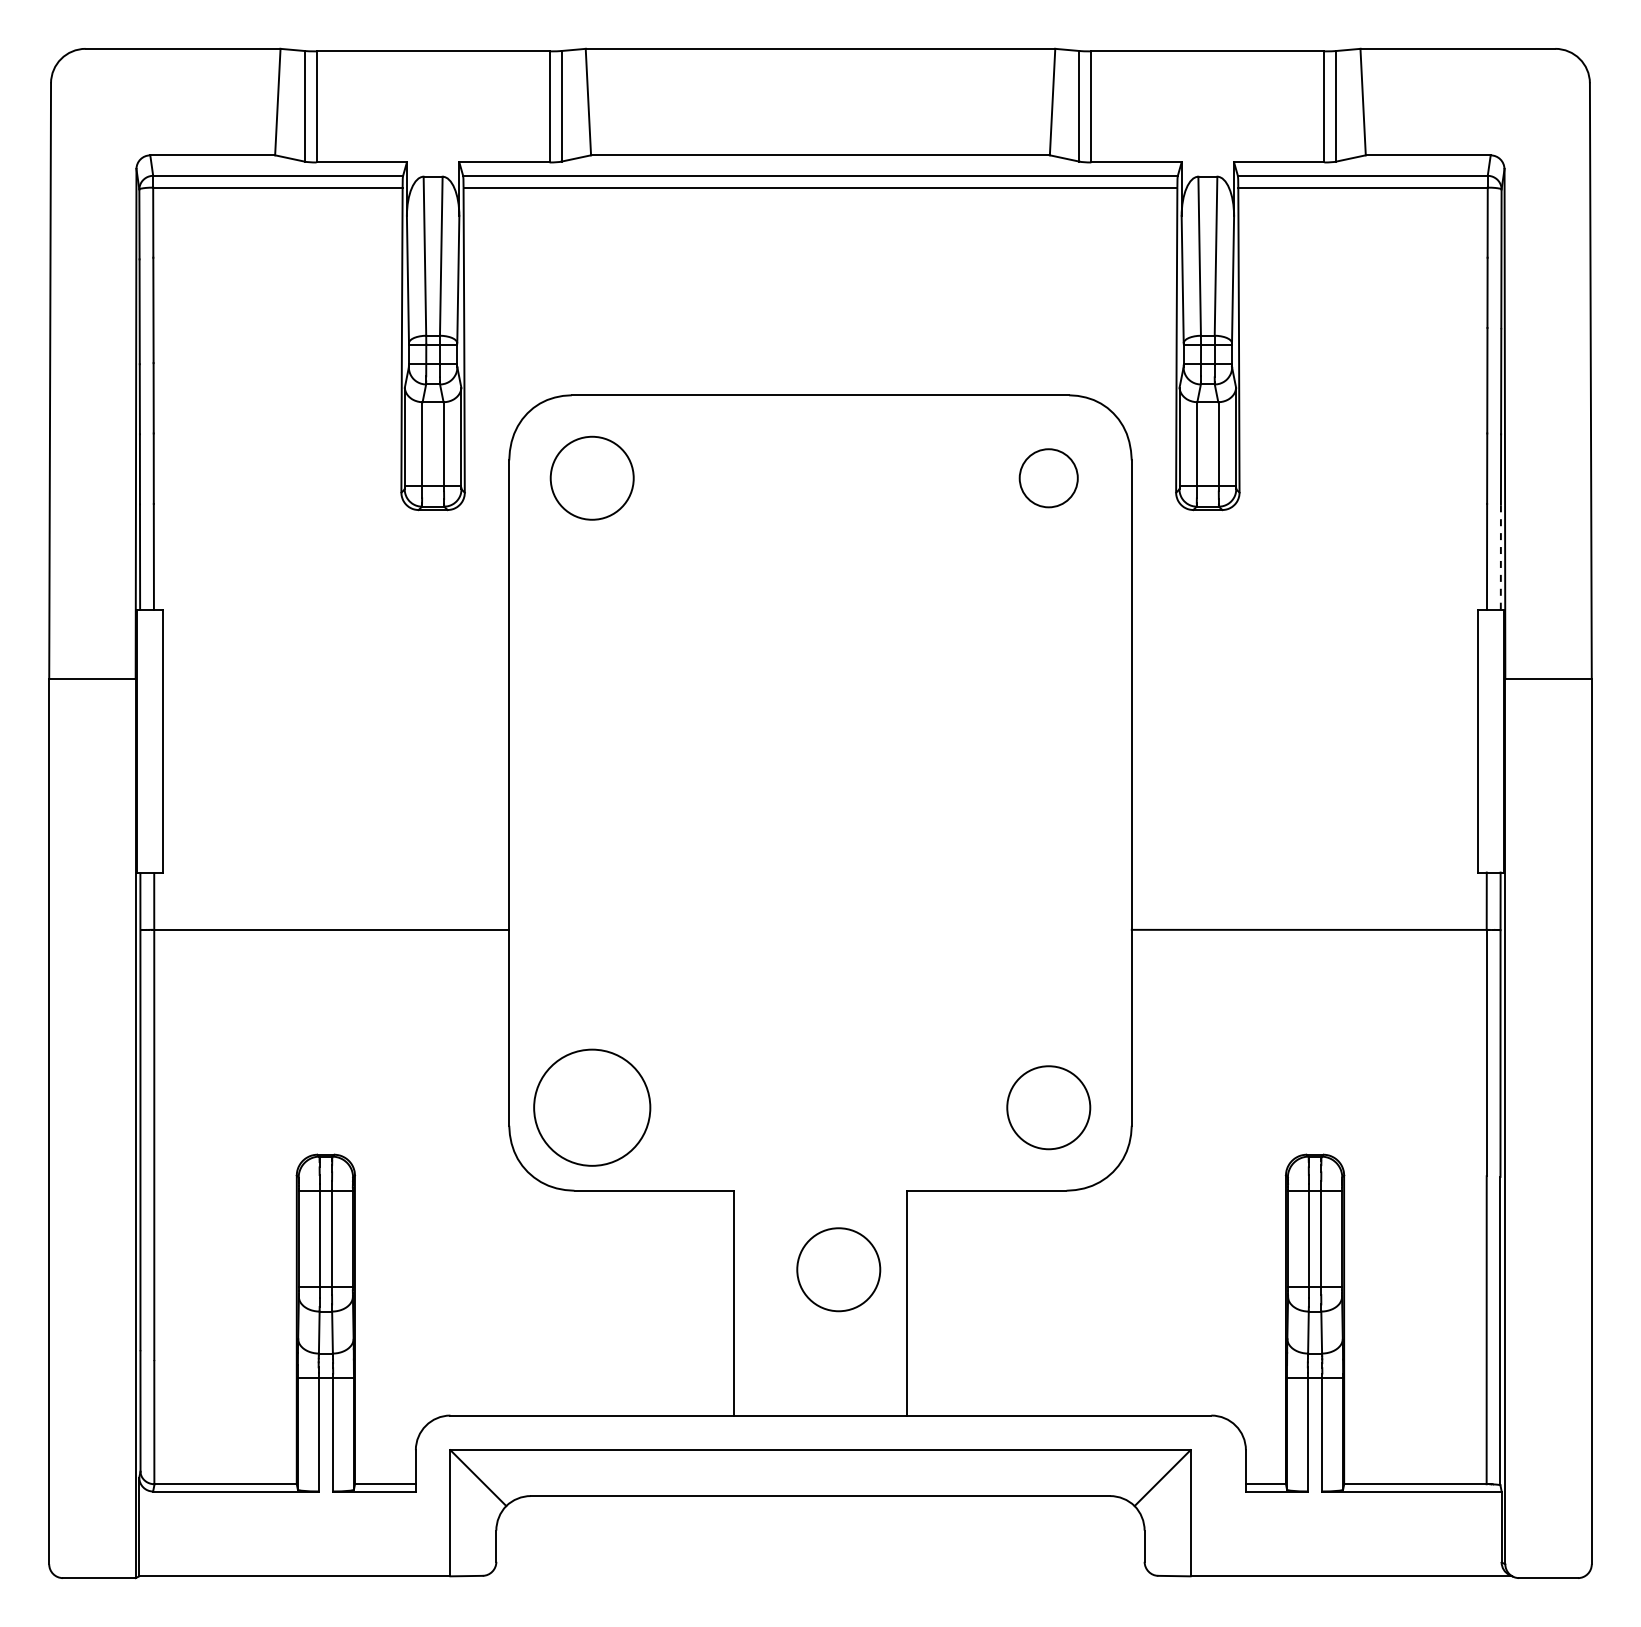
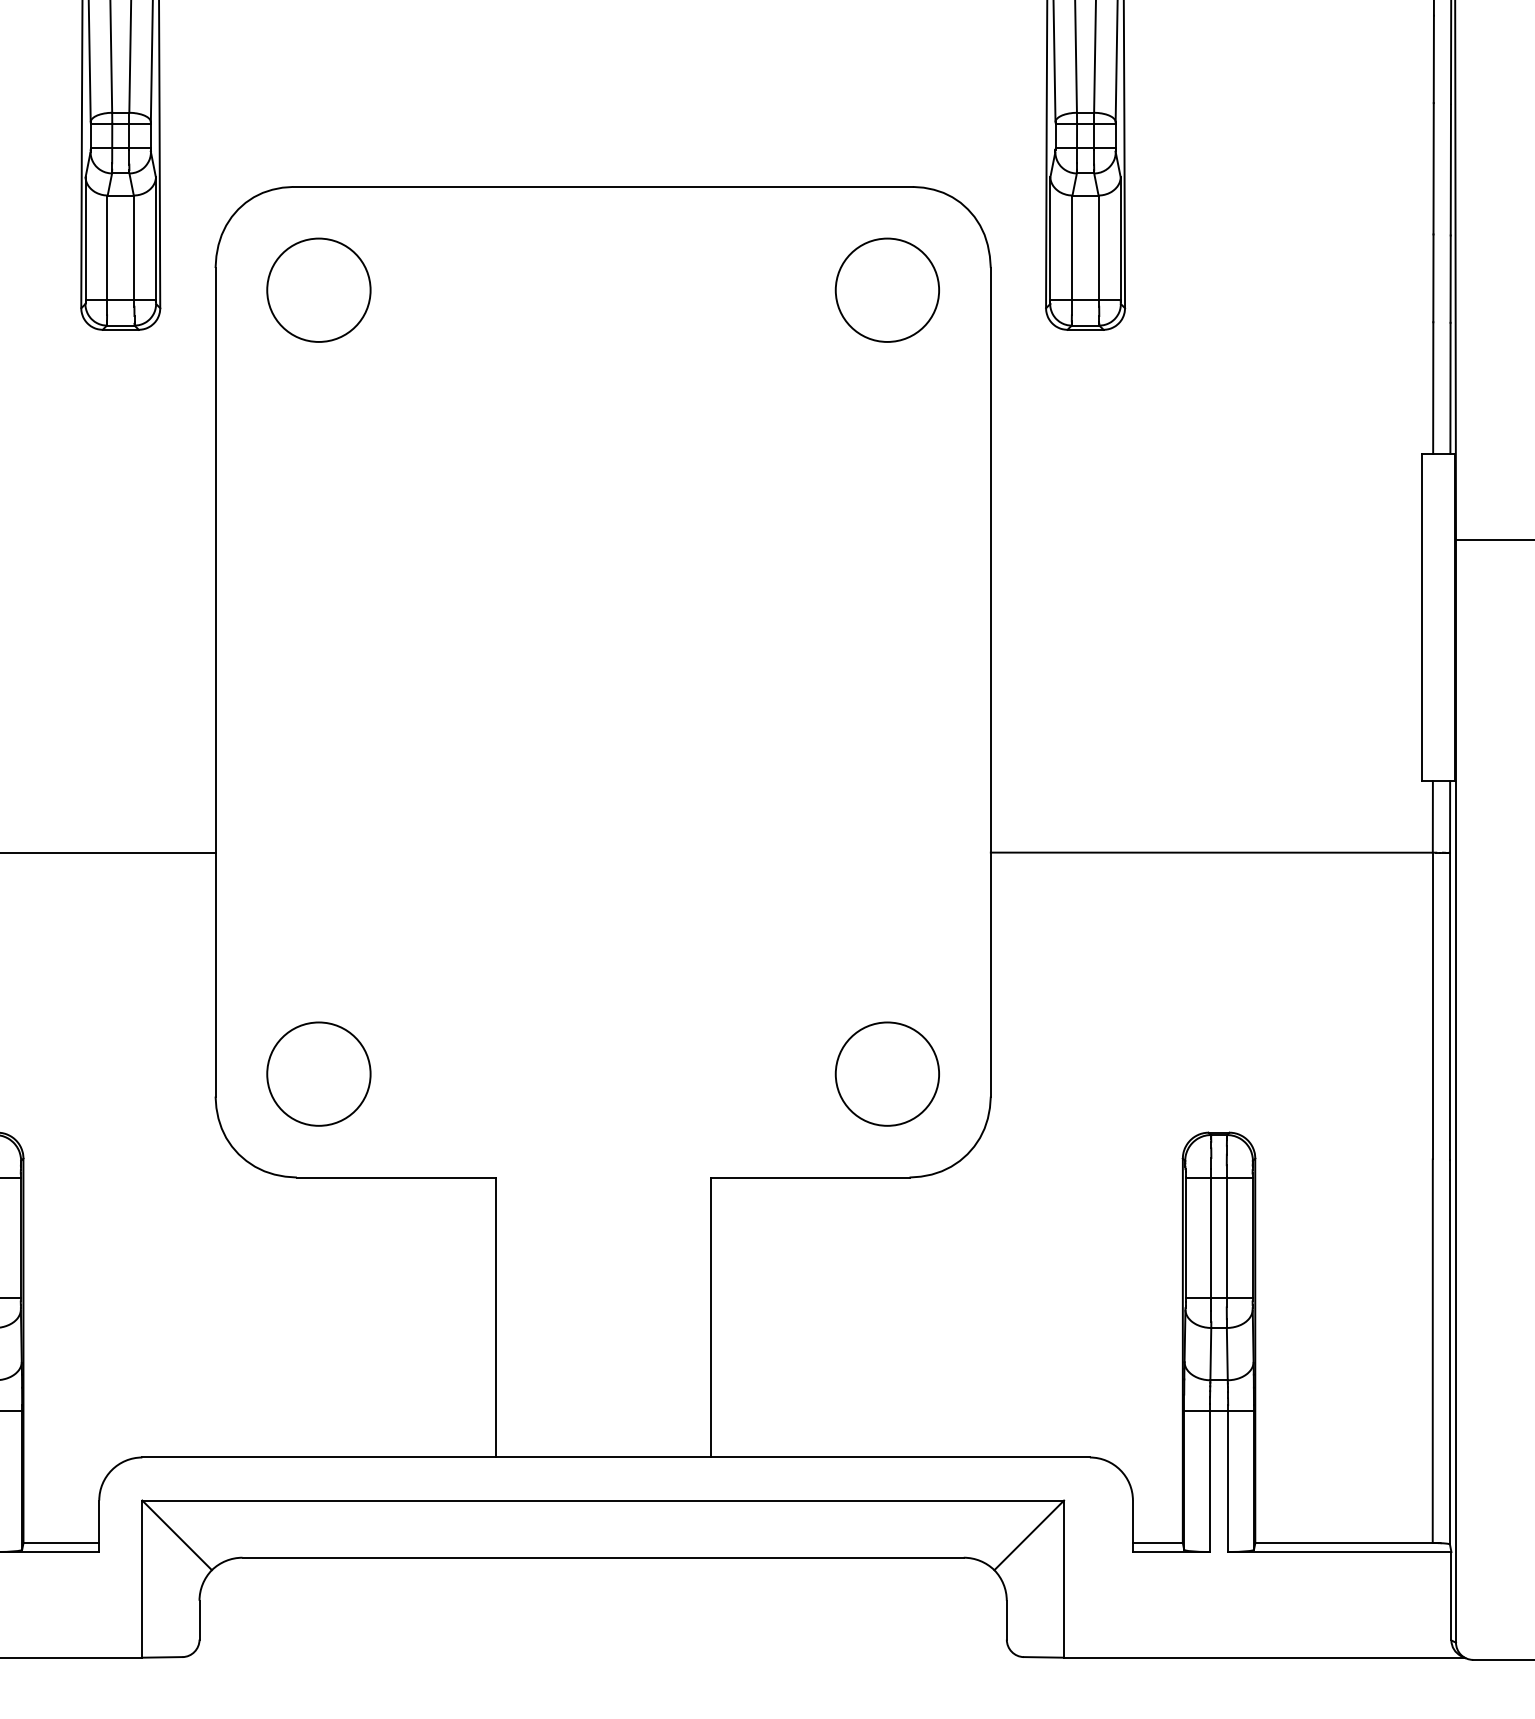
circle: (1048, 477) -> (887, 289), size x1.43
line: (1500, 557) -> (1449, 388), dashed -> solid
circle: (591, 1107) -> (318, 1073), size x0.71
circle: (838, 1269) -> (625, 1275), removed

